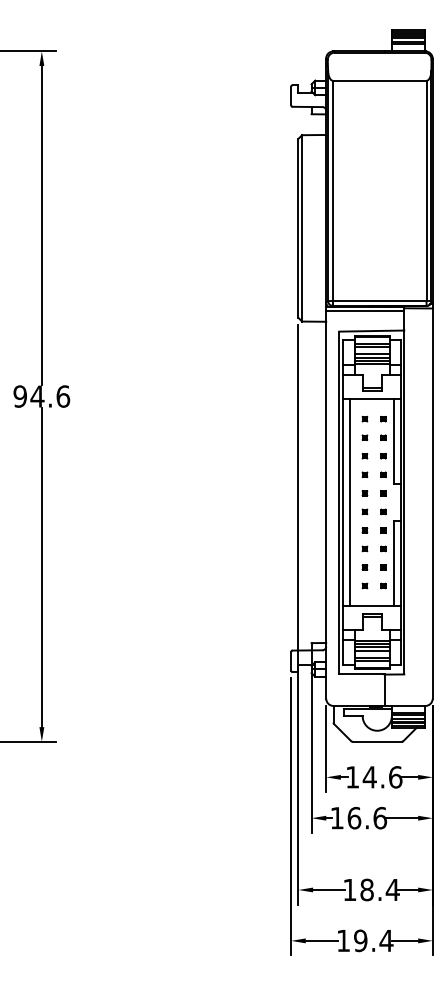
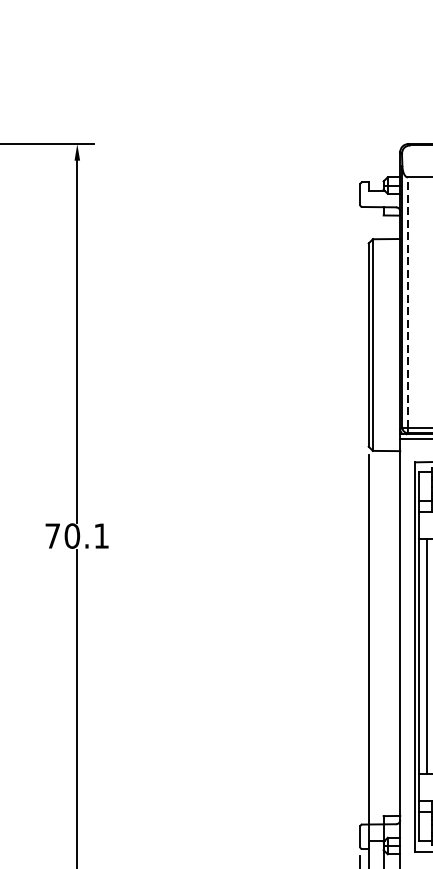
line: (333, 190) -> (408, 302), solid -> dashed
text: (41, 396) -> (76, 536), 94.6 -> 70.1

